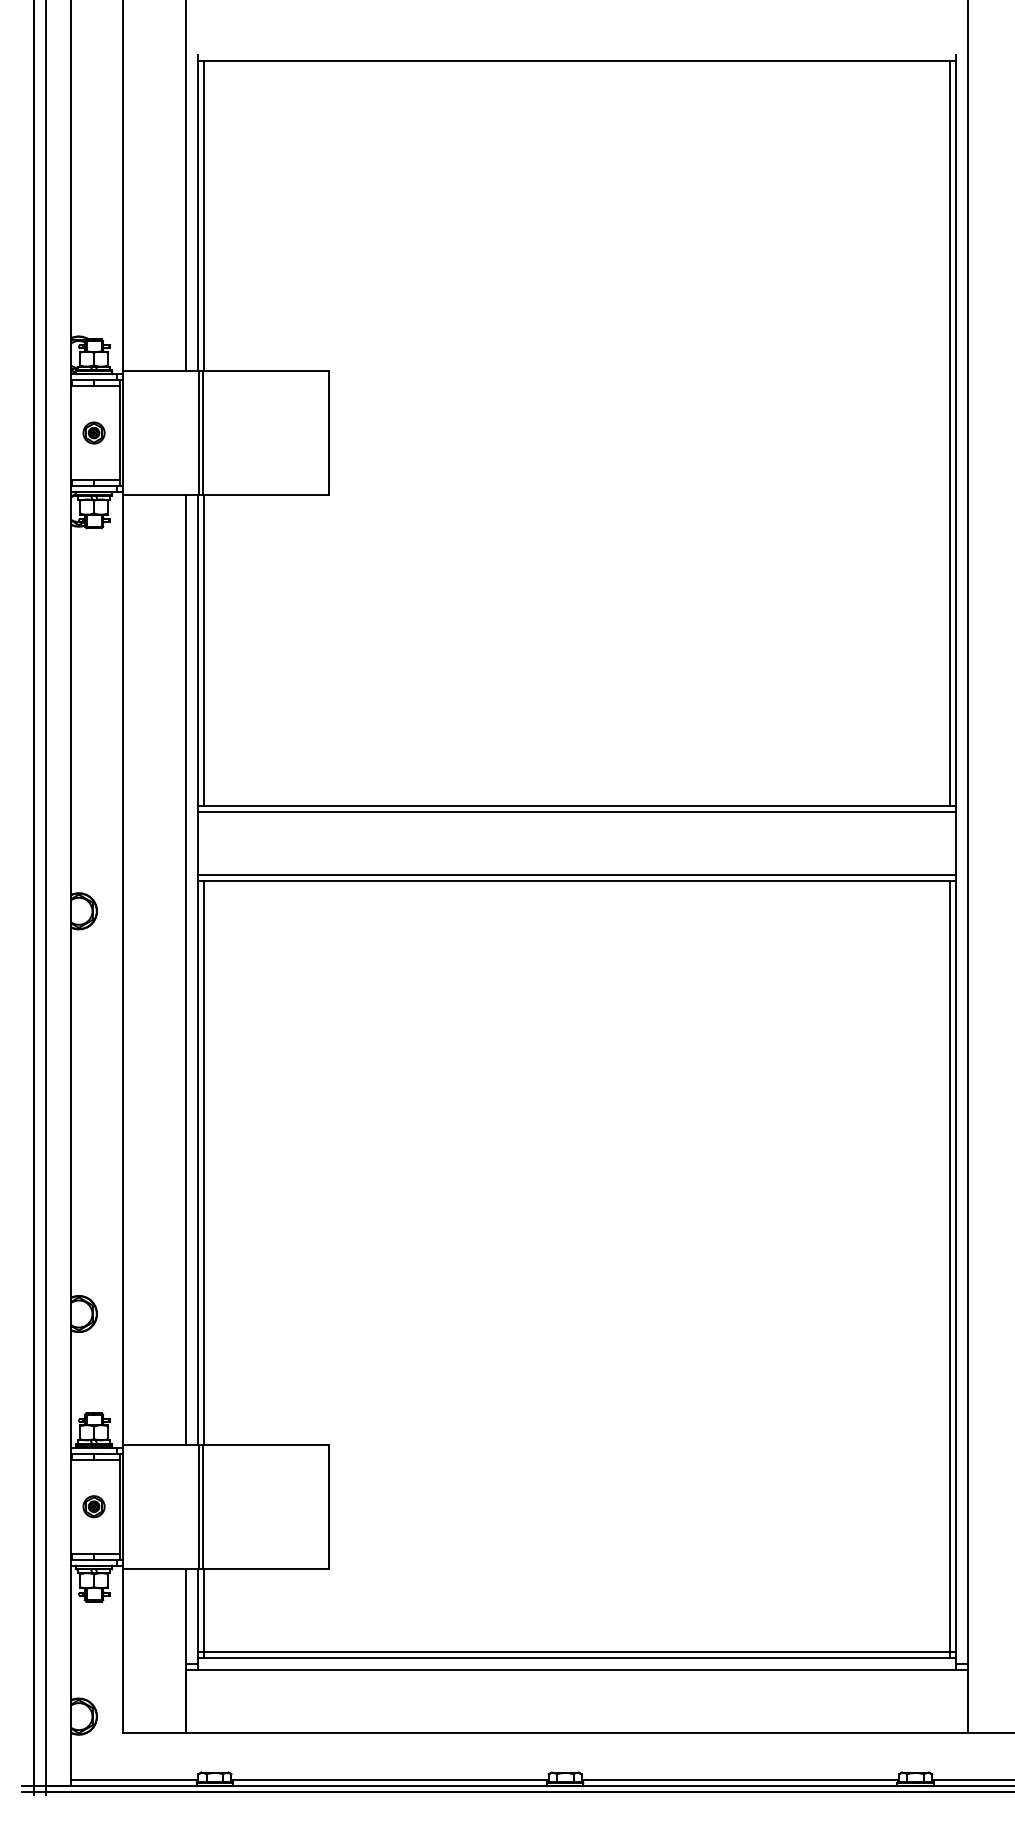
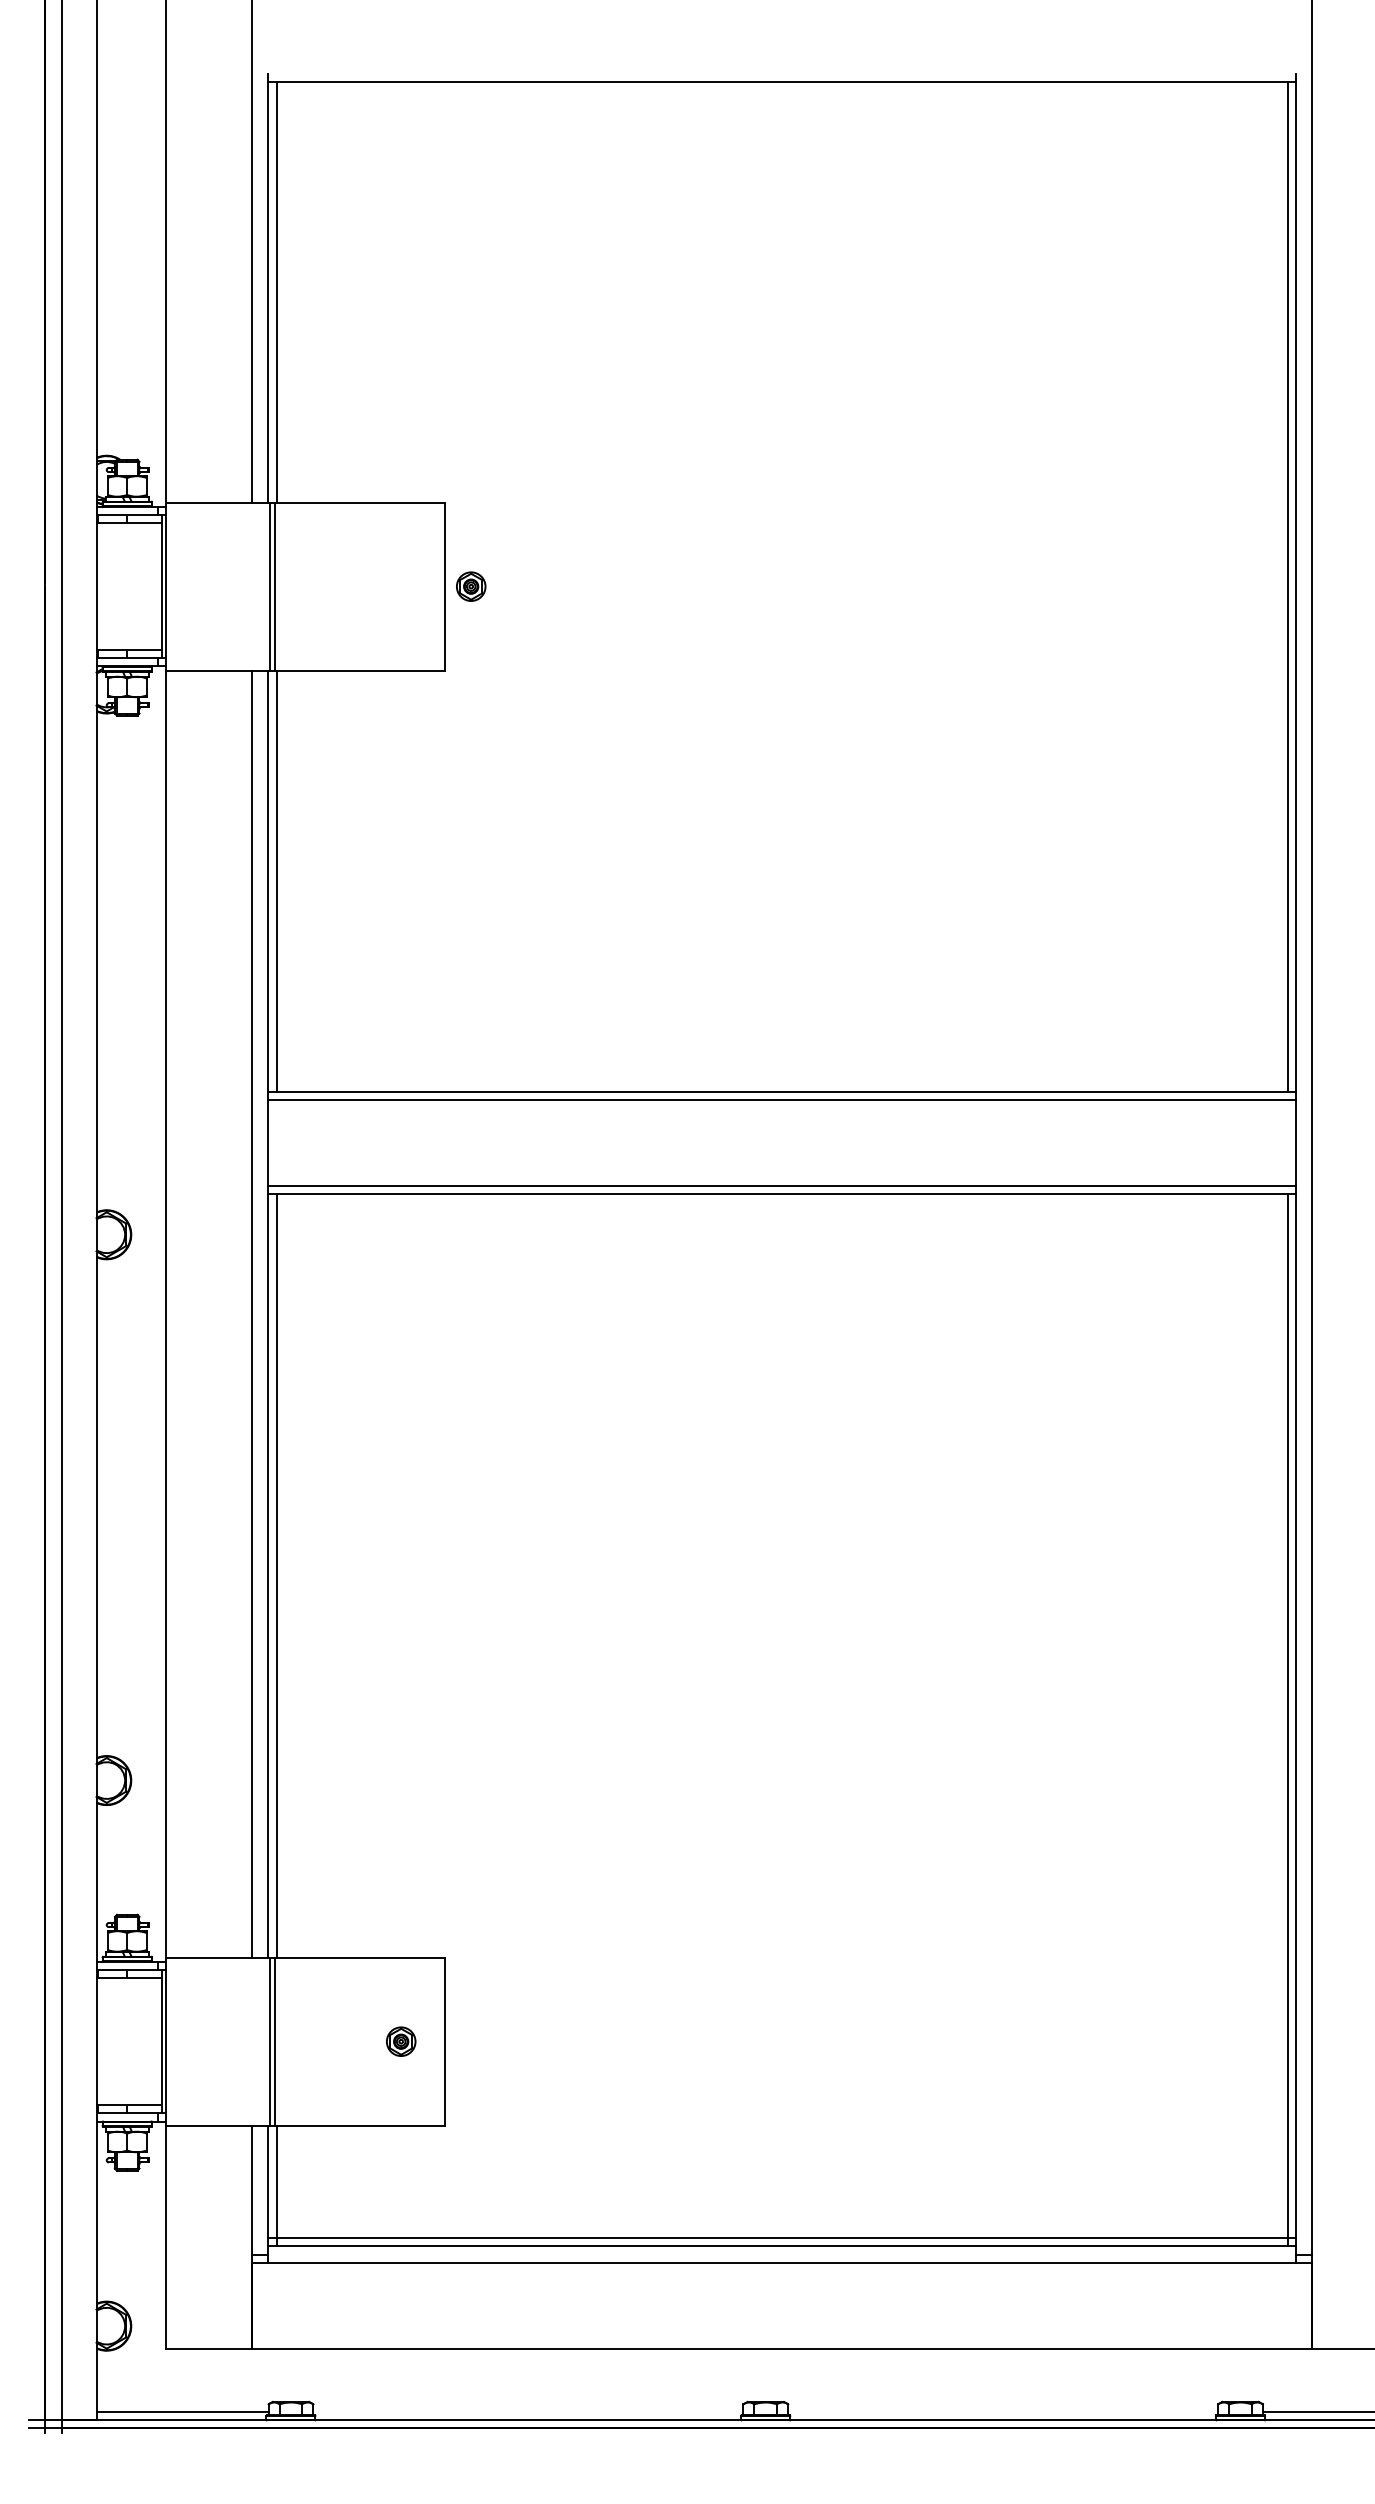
part: (94, 432) -> (471, 586), moved
part: (94, 1506) -> (401, 2041), moved
line: (390, 1780) -> (528, 2412), removed
line: (740, 1780) -> (1003, 2412), removed

